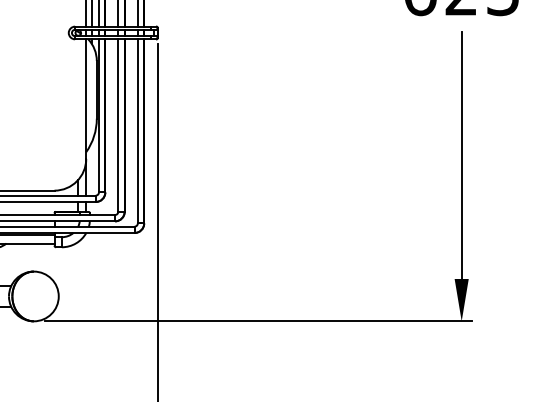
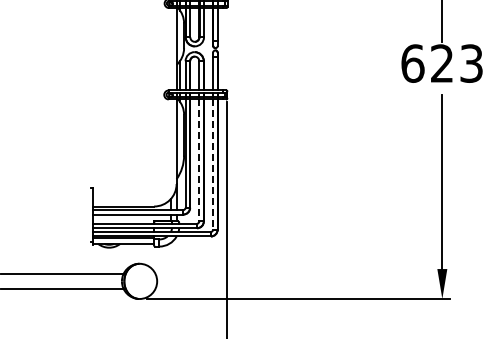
line: (118, 125) -> (199, 160), solid -> dashed
line: (138, 132) -> (213, 165), solid -> dashed

